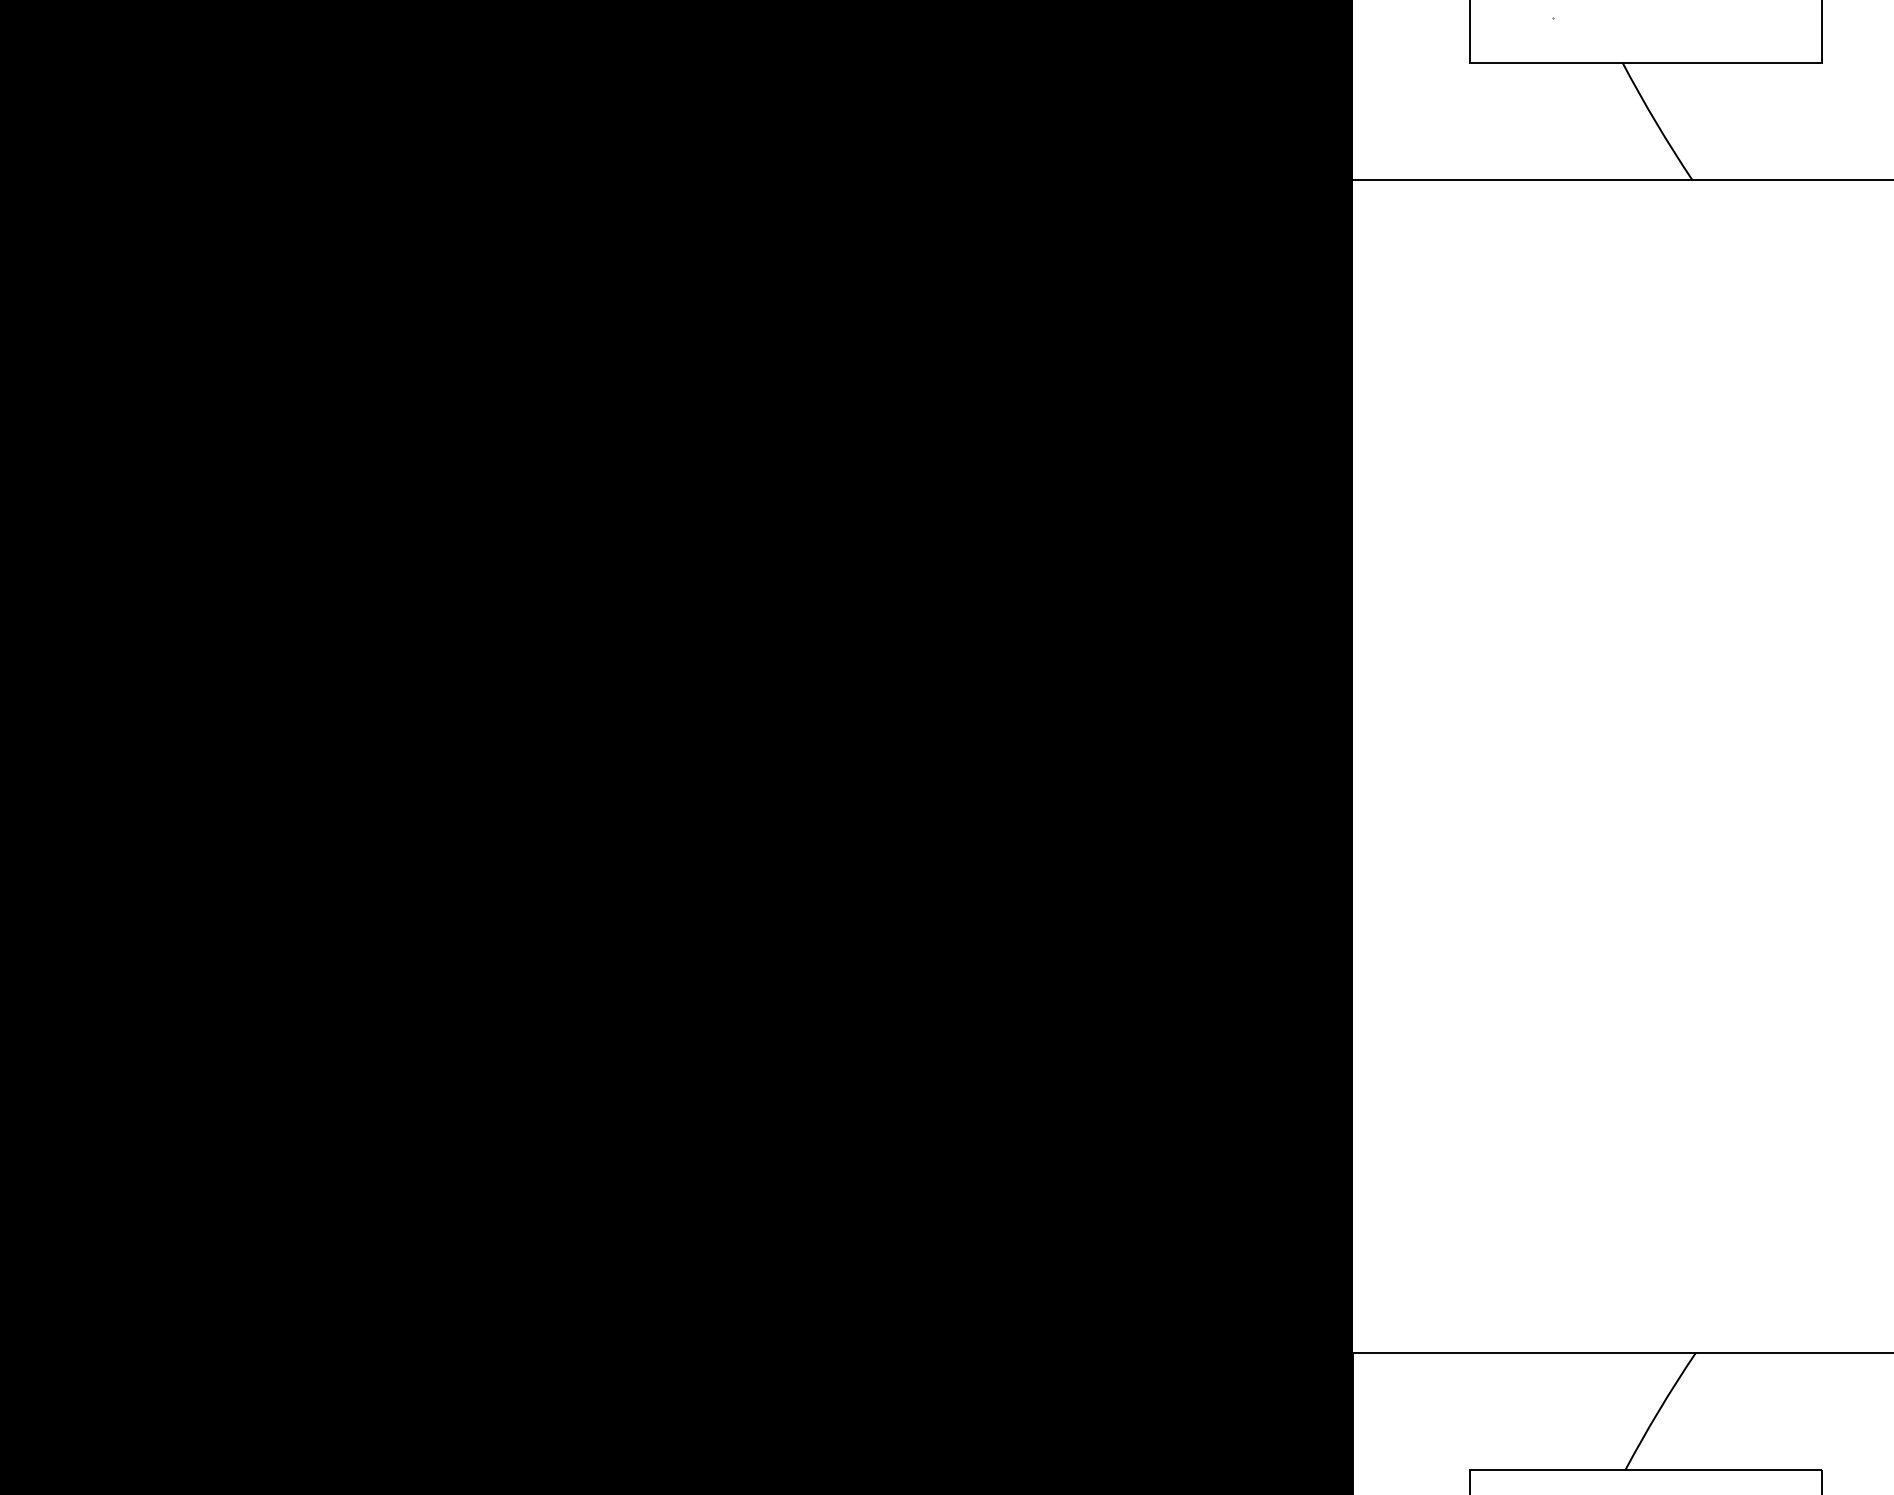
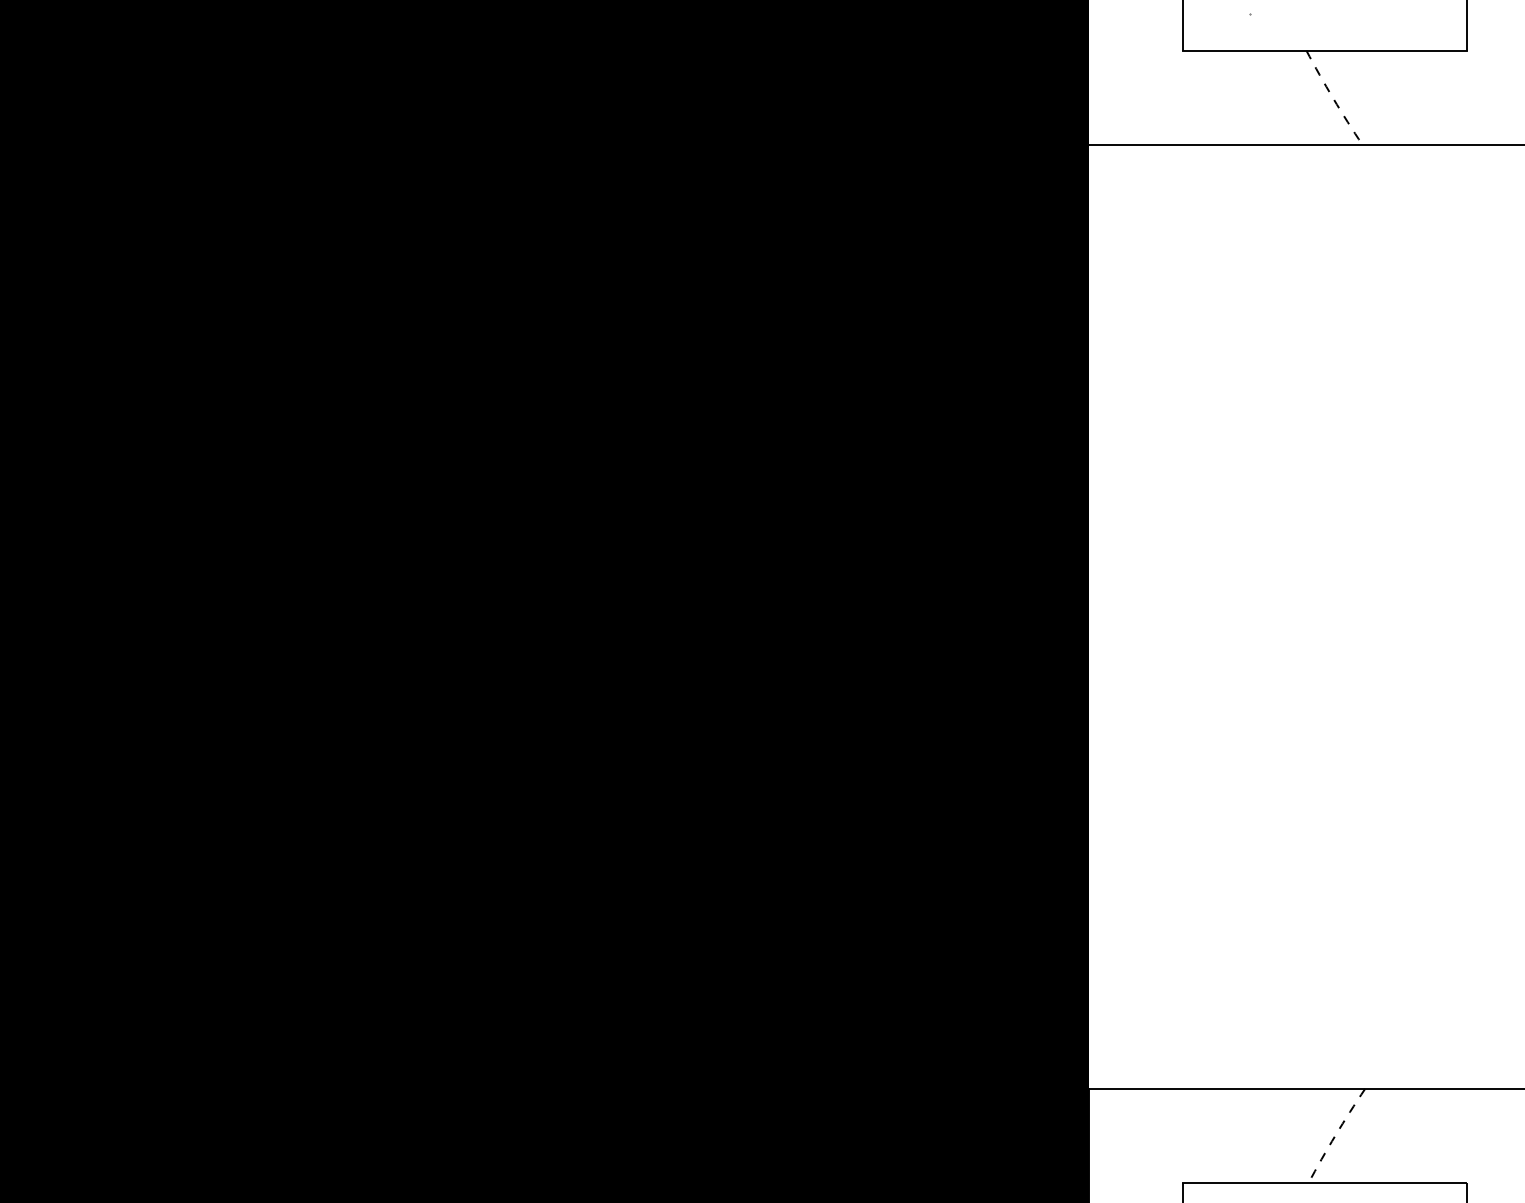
arc: (1656, 122) -> (1333, 98), solid -> dashed
arc: (1658, 1410) -> (1335, 1135), solid -> dashed

